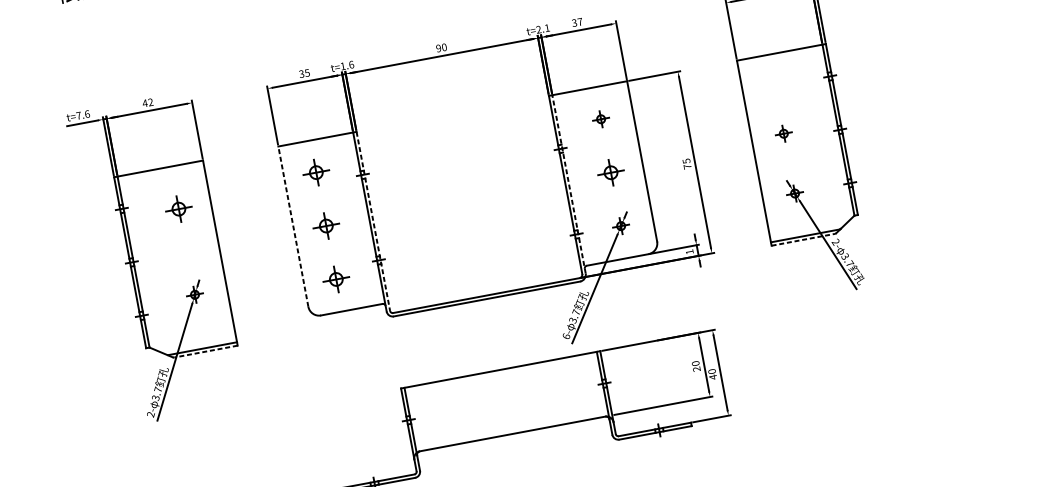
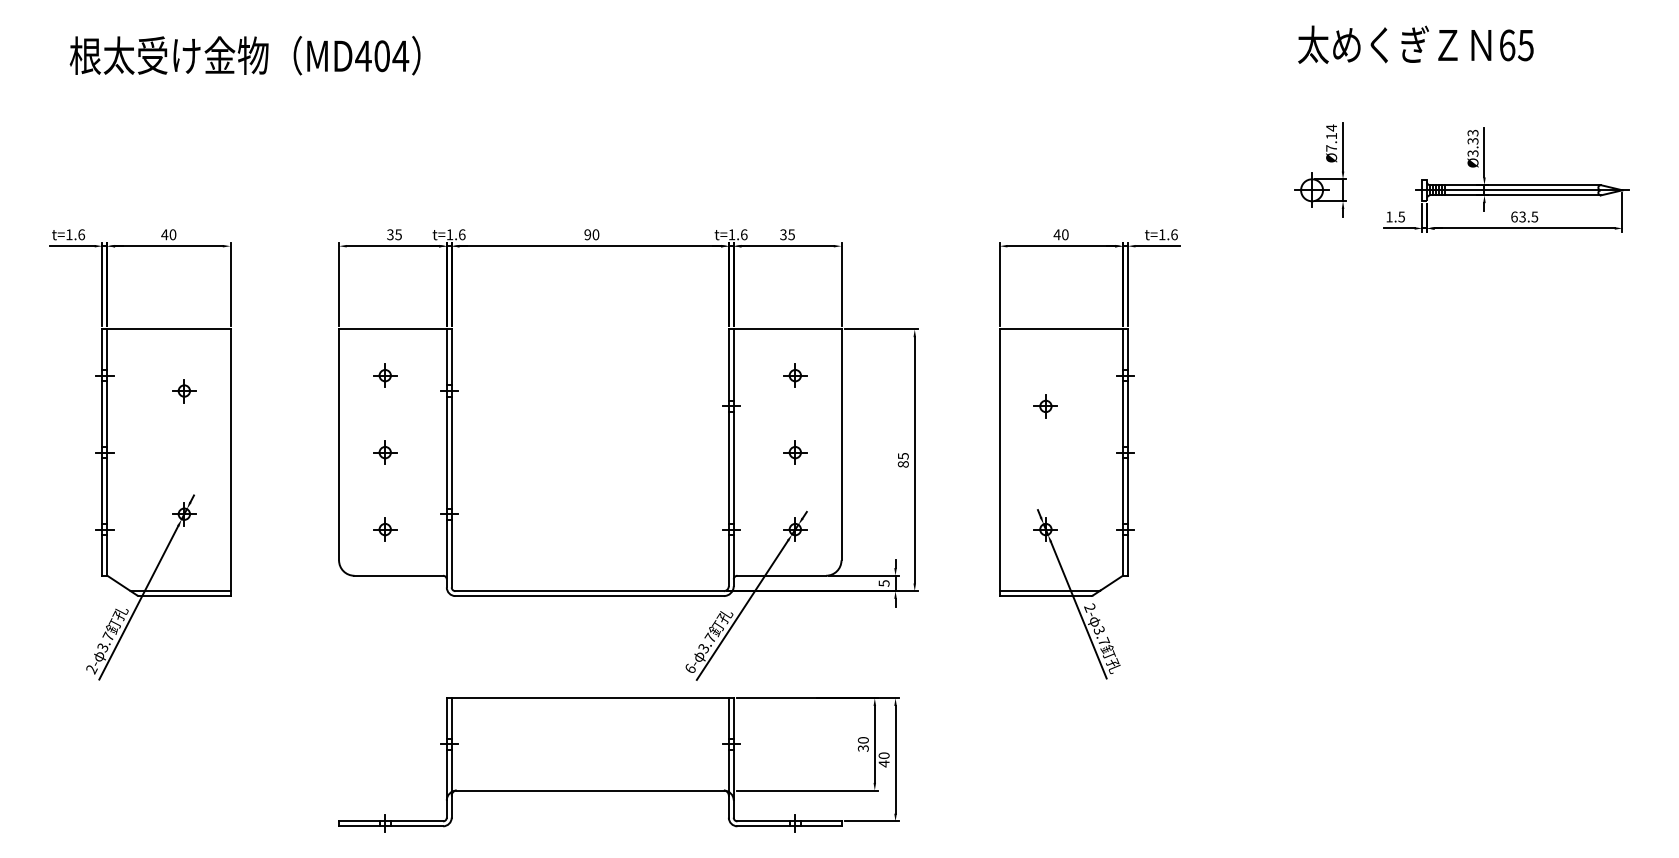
text: (580, 21) -> (791, 234), 37 -> 35
text: (542, 28) -> (737, 234), t=2.1 -> t=1.6
text: (150, 102) -> (172, 234), 42 -> 40
text: (78, 115) -> (69, 234), t=7.6 -> t=1.6
part: (783, 133) -> (1045, 406), moved
text: (687, 167) -> (902, 464), 75 -> 85
part: (316, 172) -> (385, 375), size x0.62
part: (611, 172) -> (795, 452), size x0.62
line: (568, 184) -> (733, 457), dashed -> solid
part: (179, 209) -> (184, 391), size x0.62
line: (373, 221) -> (451, 458), dashed -> solid
part: (326, 225) -> (385, 452), size x0.62
line: (293, 226) -> (339, 444), dashed -> solid
line: (803, 240) -> (1045, 596), dashed -> solid
text: (689, 252) -> (883, 583), 1 -> 5
part: (336, 279) -> (385, 529), size x0.62
line: (205, 351) -> (184, 596), dashed -> solid
text: (696, 369) -> (863, 748), 20 -> 30

